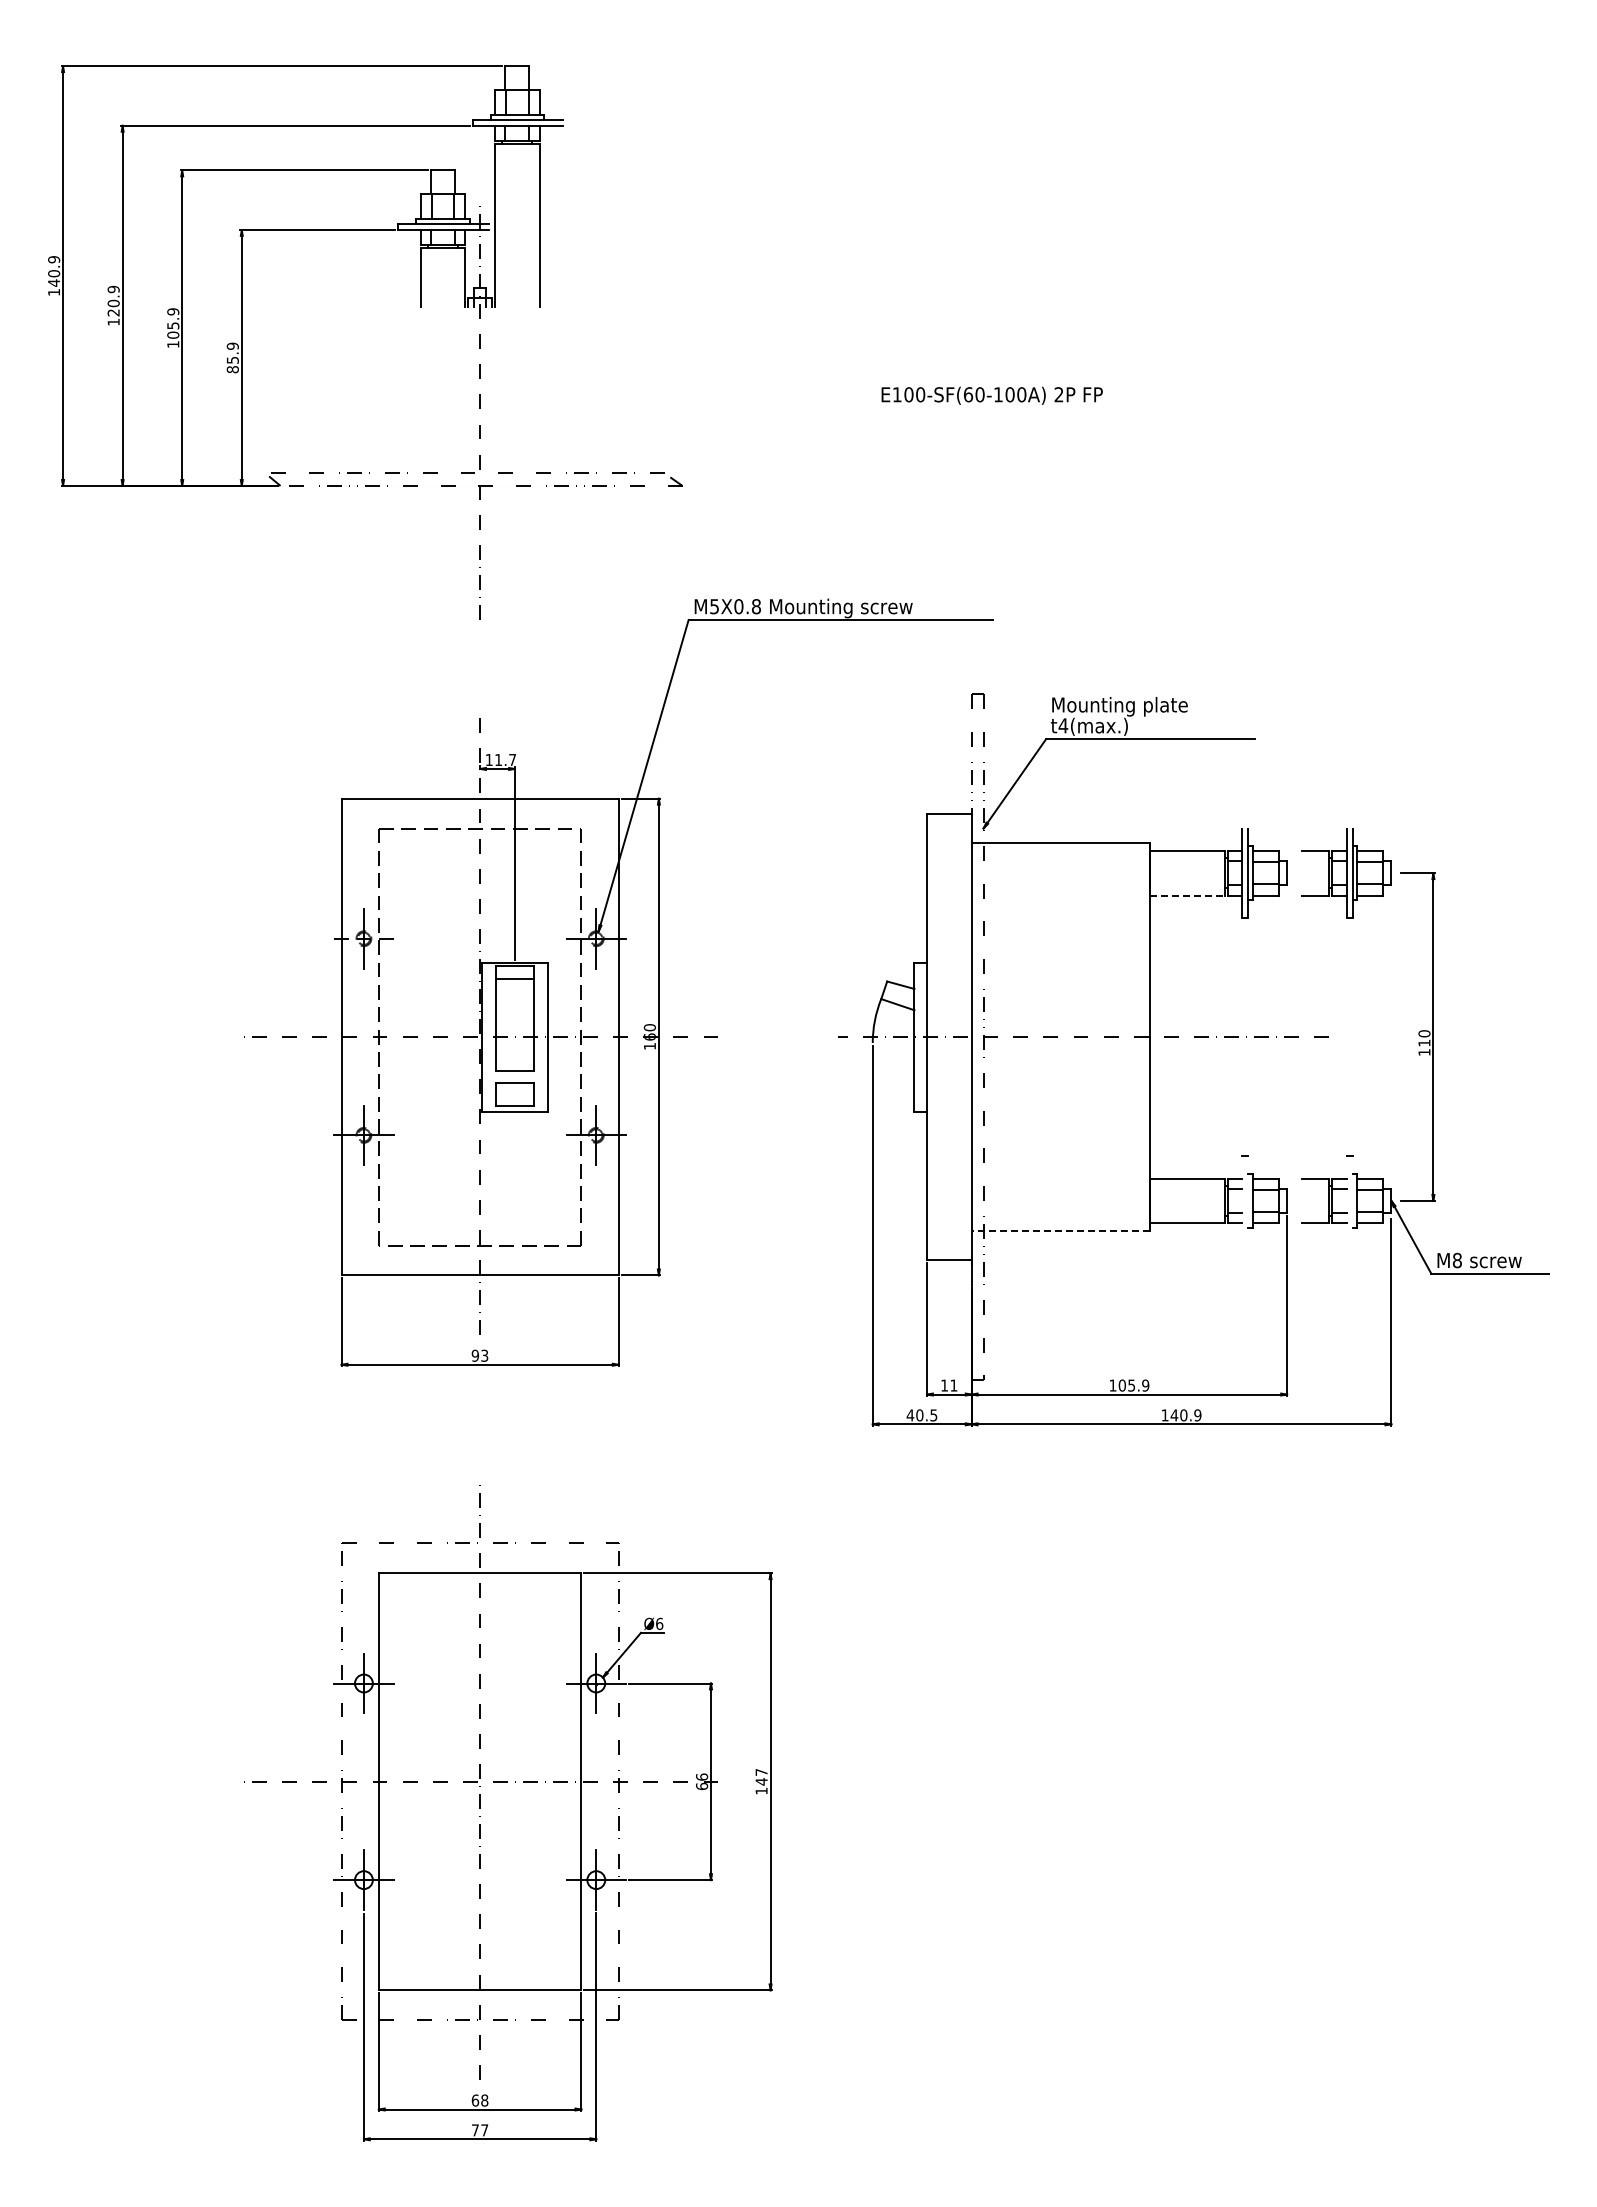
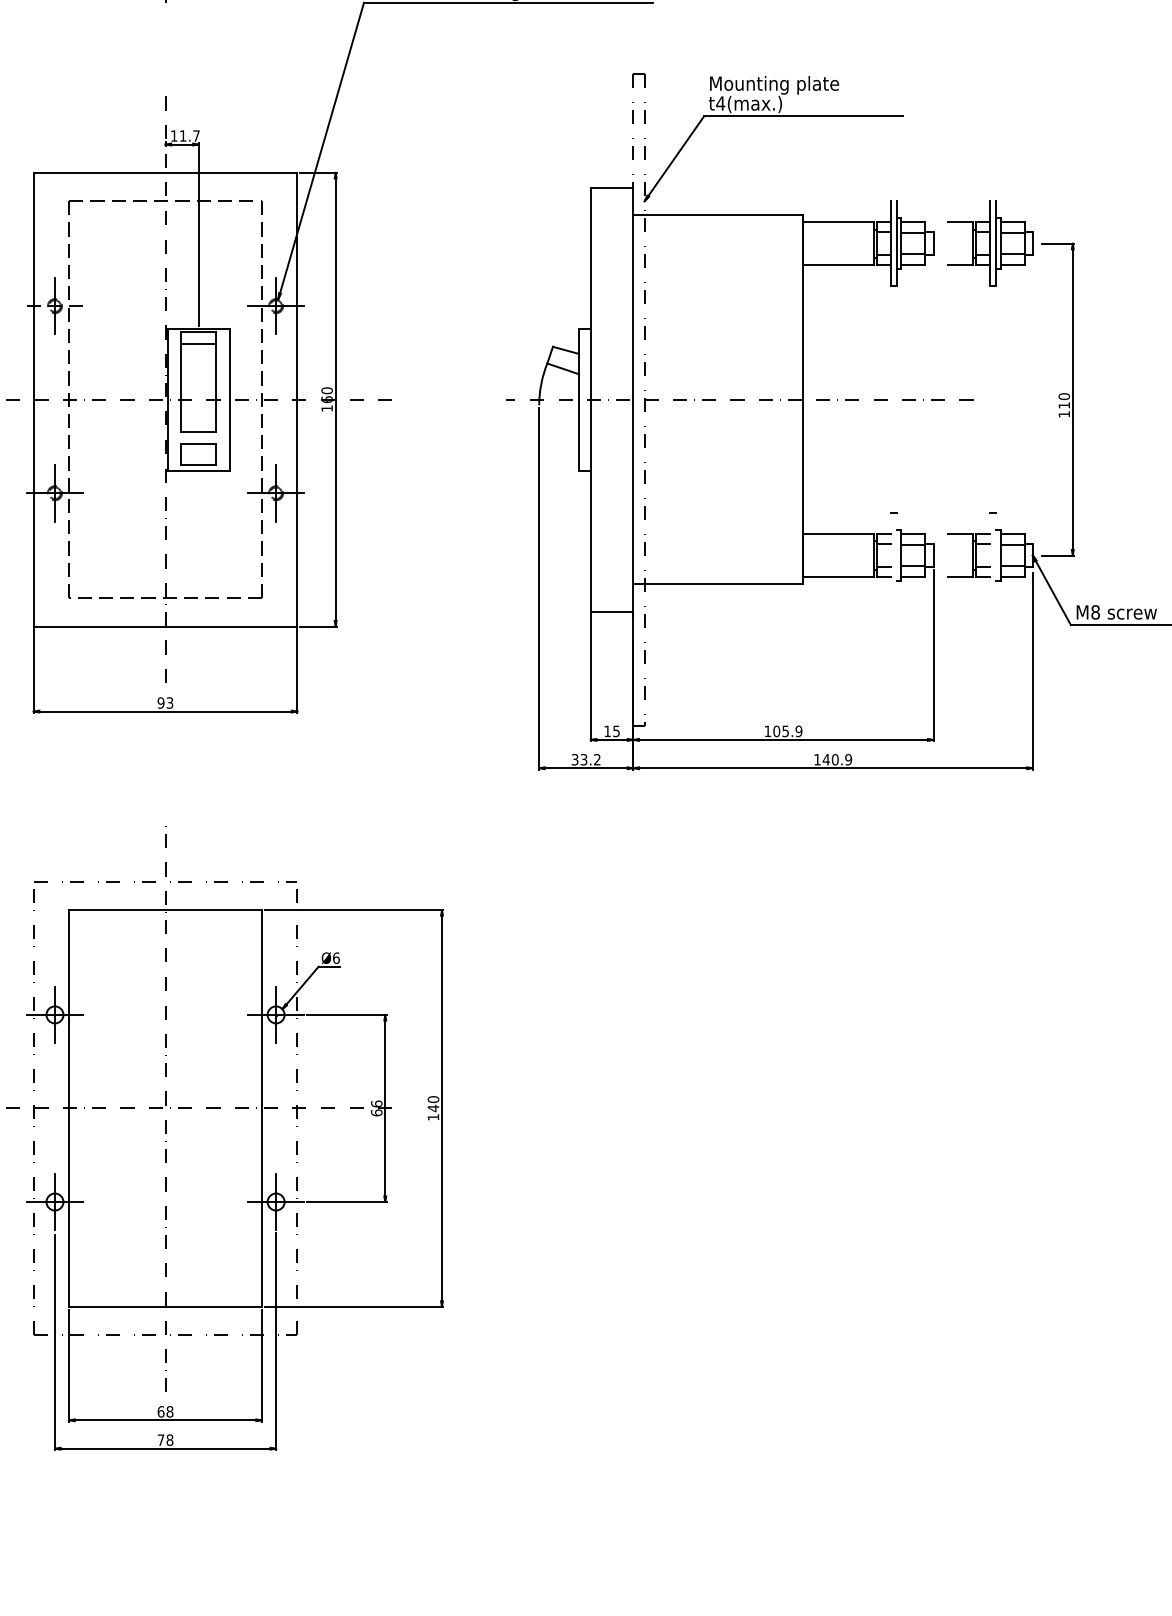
line: (1187, 895) -> (838, 264), dashed -> solid
line: (1060, 1230) -> (717, 583), dashed -> solid
text: (953, 1385) -> (616, 731), 11 -> 15
text: (921, 1415) -> (585, 759), 40.5 -> 33.2
text: (761, 1772) -> (433, 1099), 147 -> 140
text: (484, 2130) -> (169, 1440), 77 -> 78

